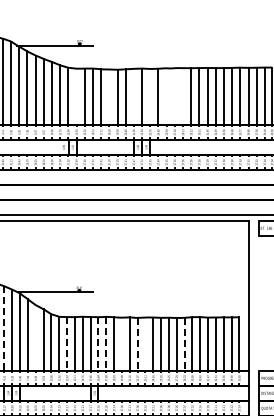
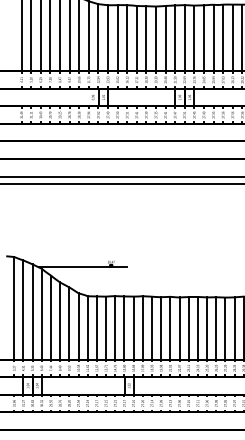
line: (76, 96) -> (107, 37), added
line: (109, 96) -> (146, 37), added
line: (133, 96) -> (174, 37), added
line: (150, 96) -> (194, 37), added
line: (166, 96) -> (213, 37), added
line: (174, 96) -> (222, 37), added
line: (183, 96) -> (233, 37), added
line: (4, 329) -> (23, 311), dashed -> solid
line: (35, 337) -> (59, 320), added
line: (67, 343) -> (97, 327), dashed -> solid
line: (106, 343) -> (143, 327), dashed -> solid
line: (121, 343) -> (160, 327), added
line: (145, 343) -> (188, 327), added
line: (98, 344) -> (133, 328), dashed -> solid
line: (137, 344) -> (179, 328), dashed -> solid
line: (184, 344) -> (234, 328), dashed -> solid

